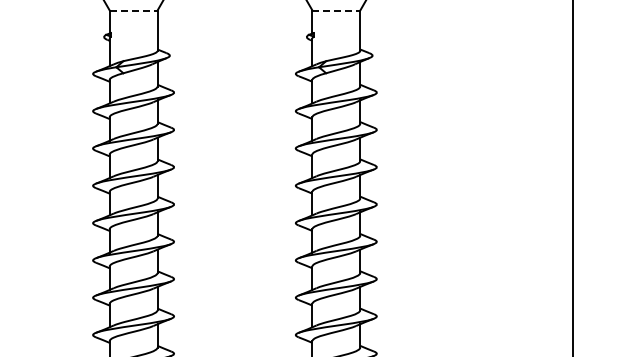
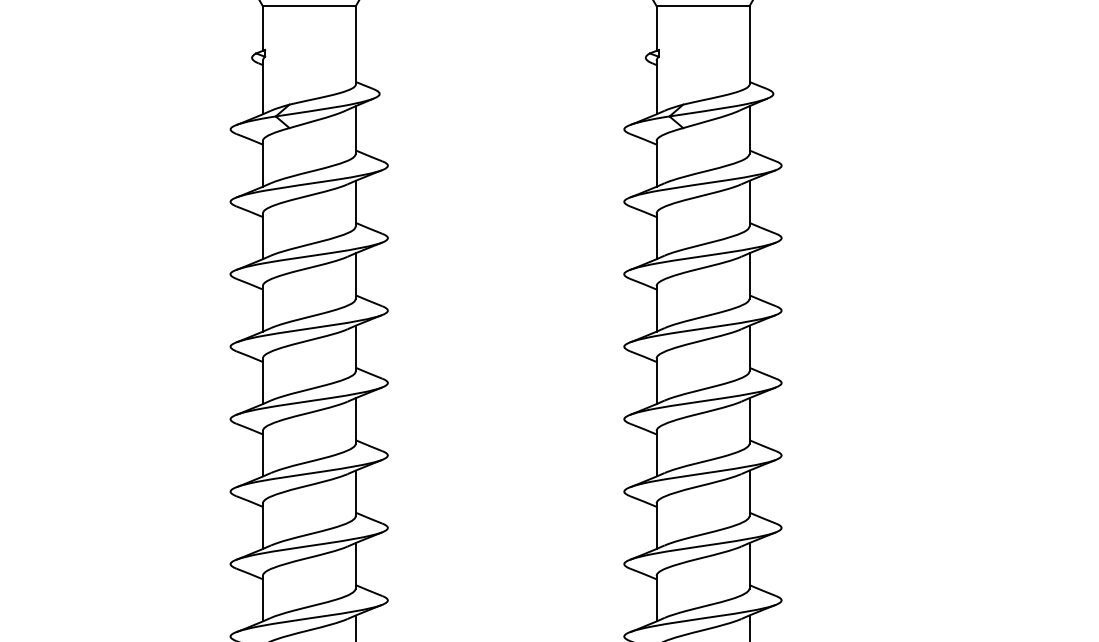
line: (133, 10) -> (309, 6), dashed -> solid
line: (336, 10) -> (703, 6), dashed -> solid

